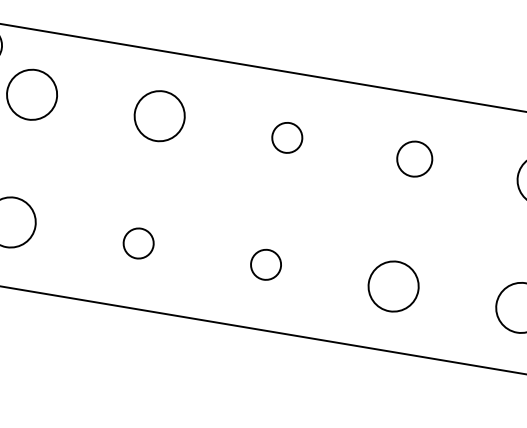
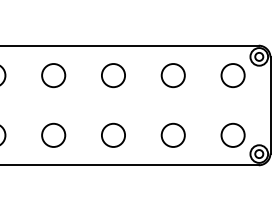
circle: (287, 137) -> (113, 75), size x1.67
circle: (413, 158) -> (172, 75), size x1.43
circle: (138, 241) -> (53, 134), size x1.67
circle: (266, 263) -> (113, 134), size x1.67

